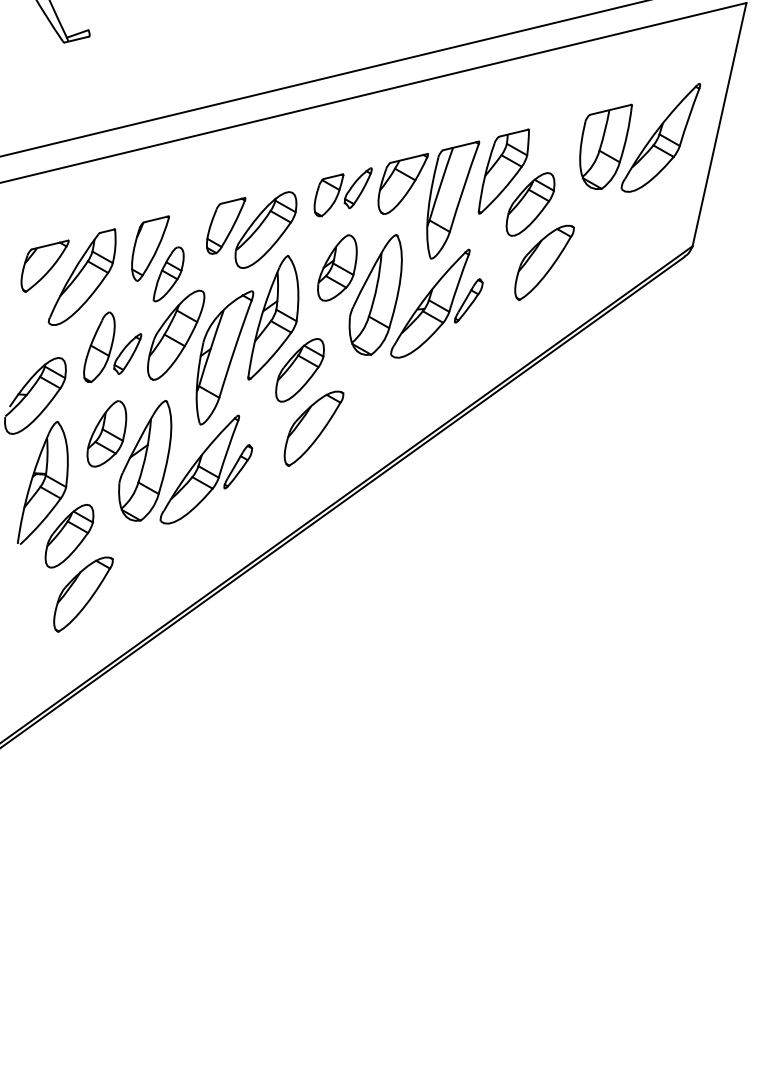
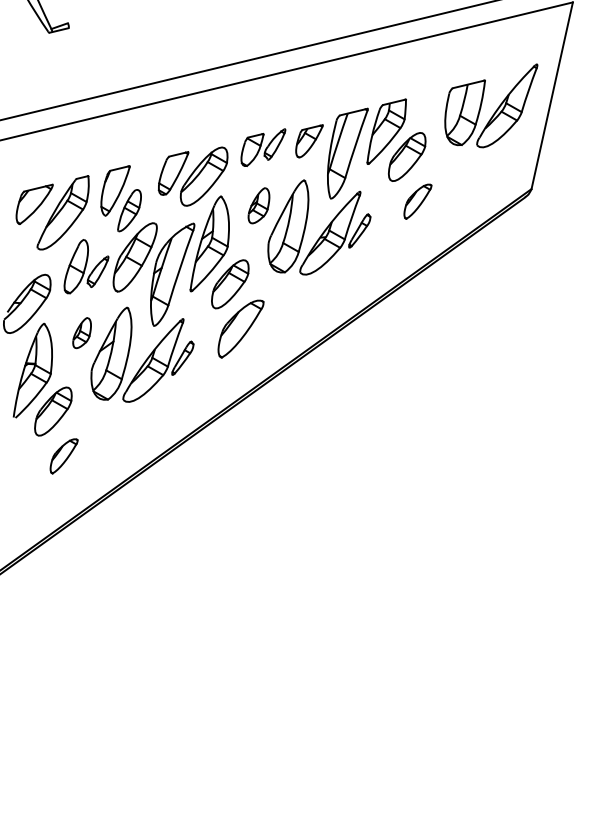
part: (402, 183) -> (308, 140), size x0.7
part: (544, 262) -> (417, 201), size x0.6
part: (337, 267) -> (259, 205), size x0.7
part: (106, 433) -> (81, 332), size x0.6
part: (83, 594) -> (64, 456), size x0.6

